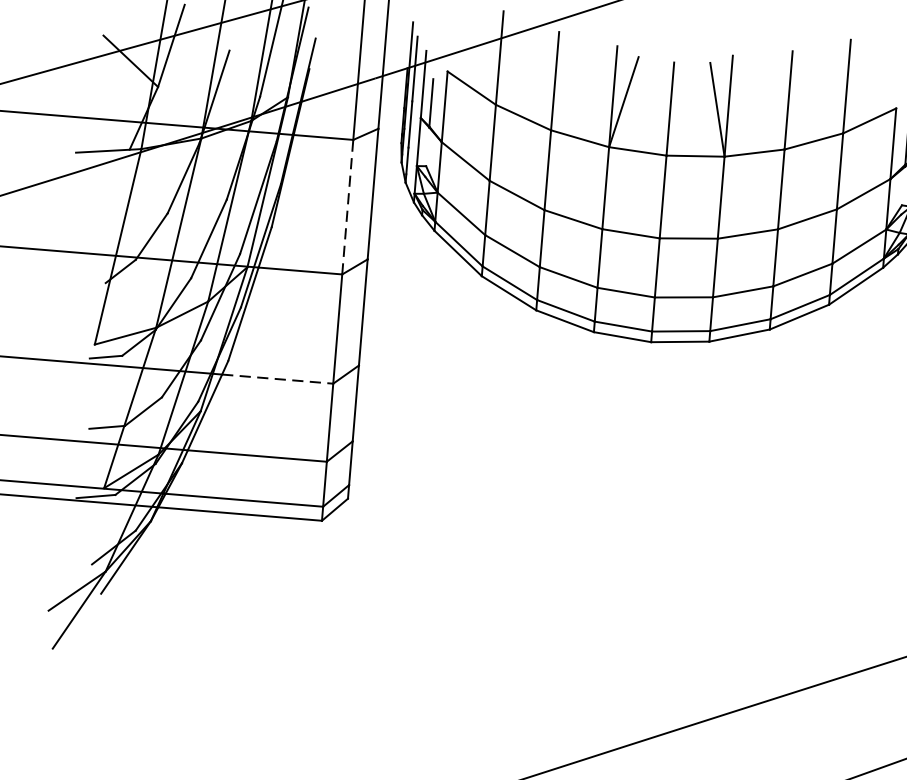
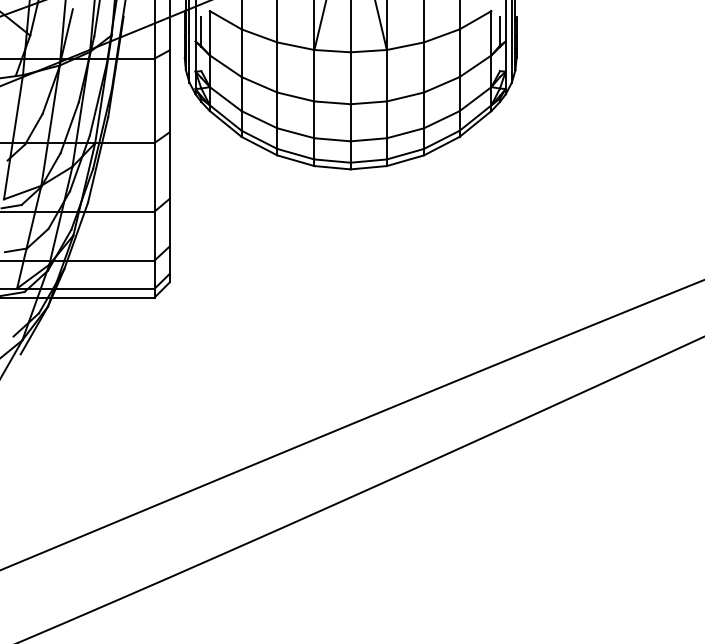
line: (347, 206) -> (154, 100), dashed -> solid
line: (277, 379) -> (119, 211), dashed -> solid

